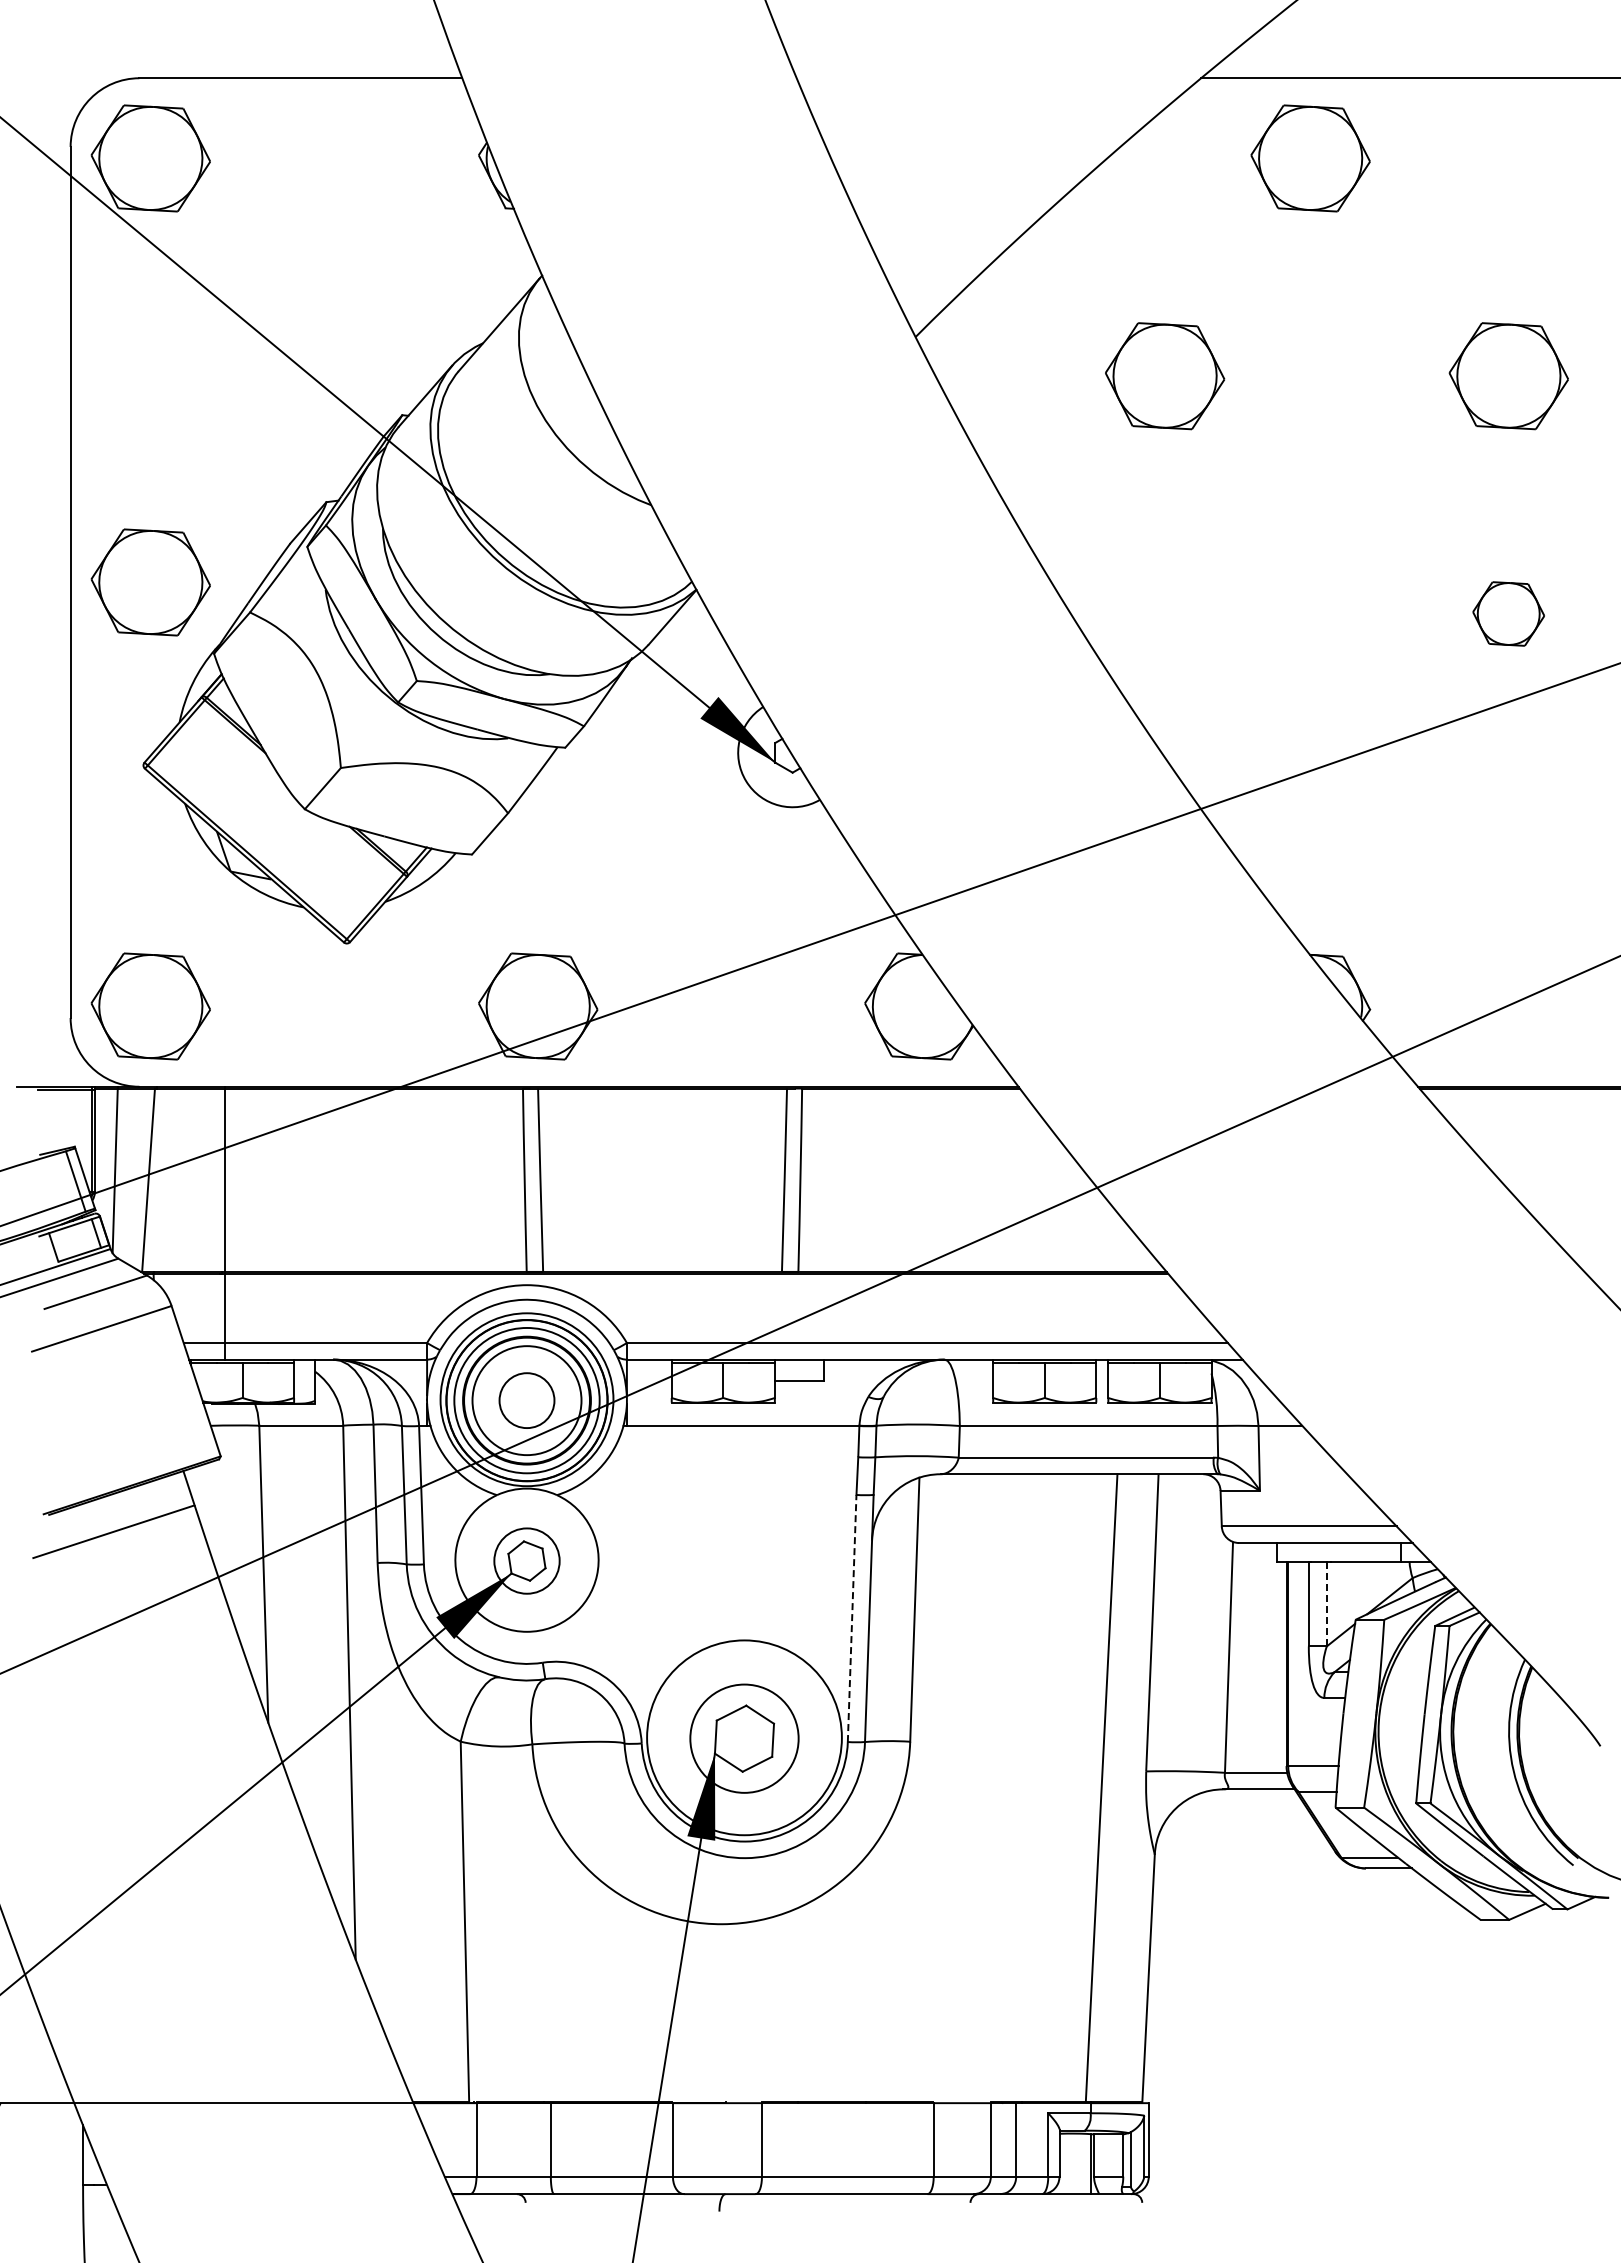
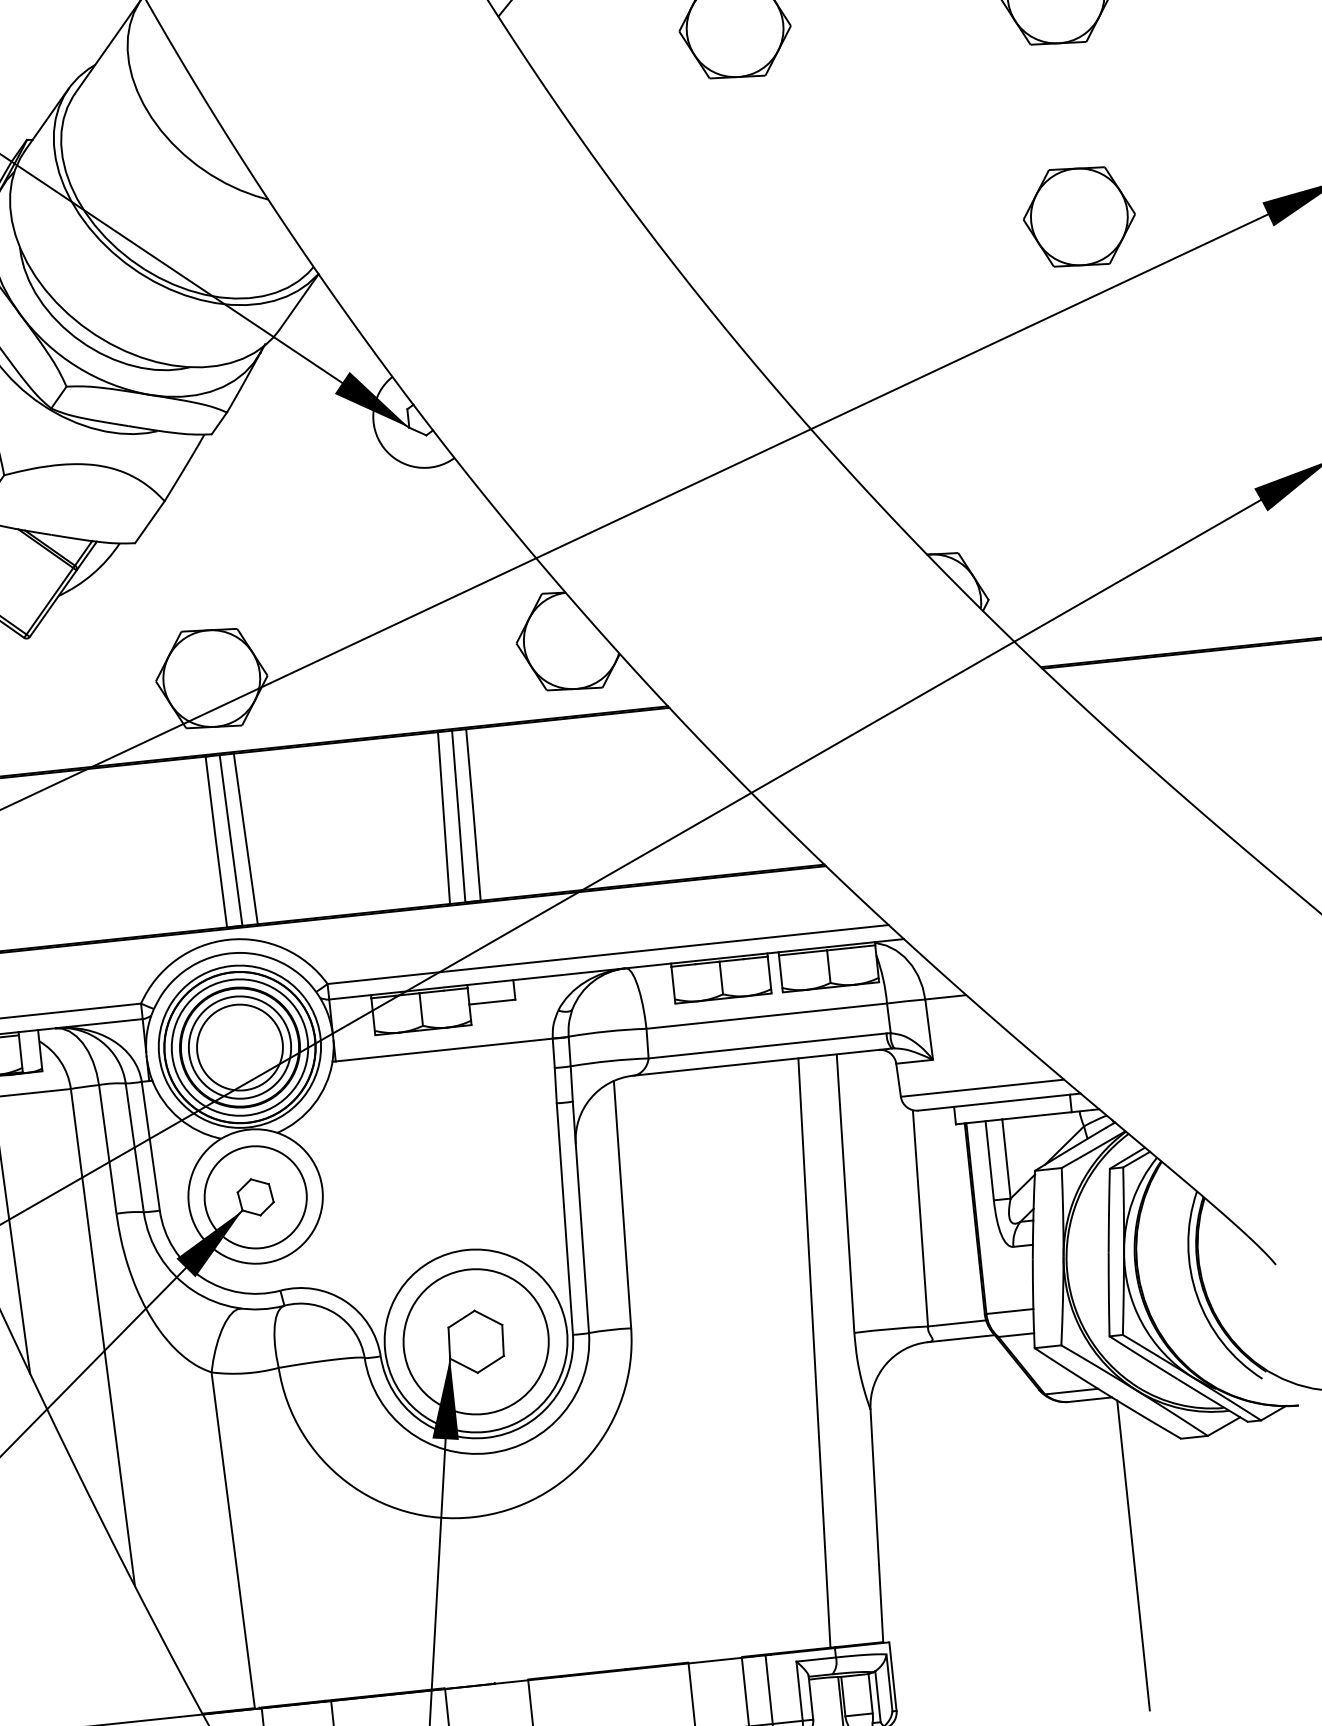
part: (1508, 613) -> (1078, 216), size x1.67
line: (556, 1179) -> (245, 838), added
line: (768, 1179) -> (443, 817), added
circle: (526, 1400) -> (239, 1047), size x1.67
circle: (526, 1560) -> (255, 1196), size x1.67
line: (1326, 1604) -> (1006, 1159), dashed -> solid
line: (852, 1618) -> (565, 1219), dashed -> solid
circle: (744, 1738) -> (476, 1341), size x1.43
line: (1417, 2038) -> (1133, 1555), added

